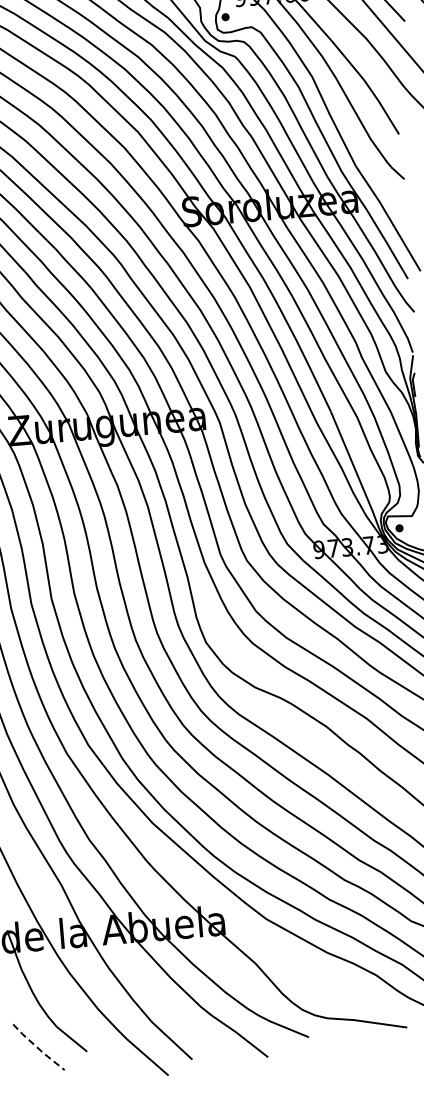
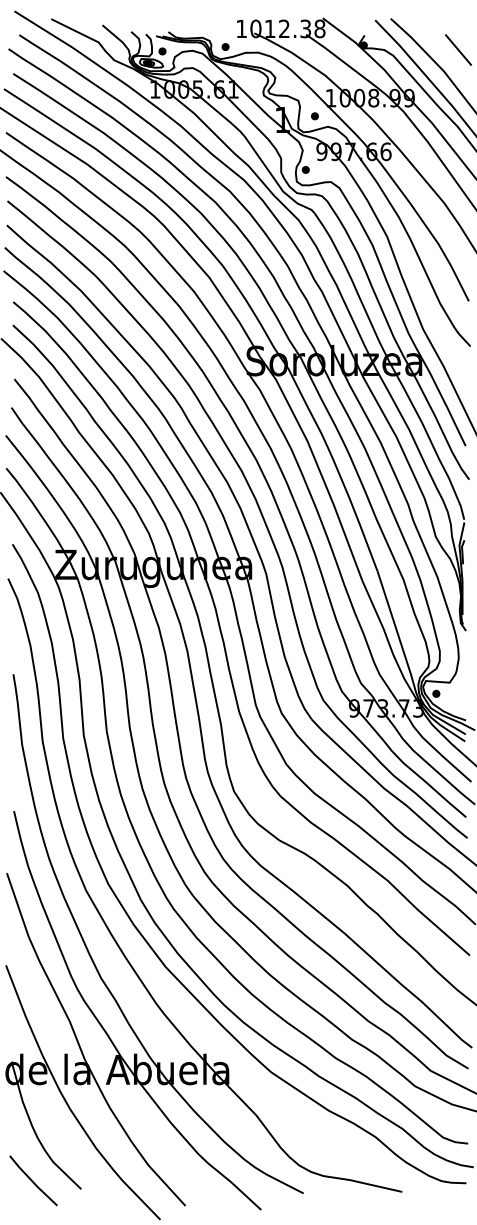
line: (38, 1048) -> (33, 1182), dashed -> solid

